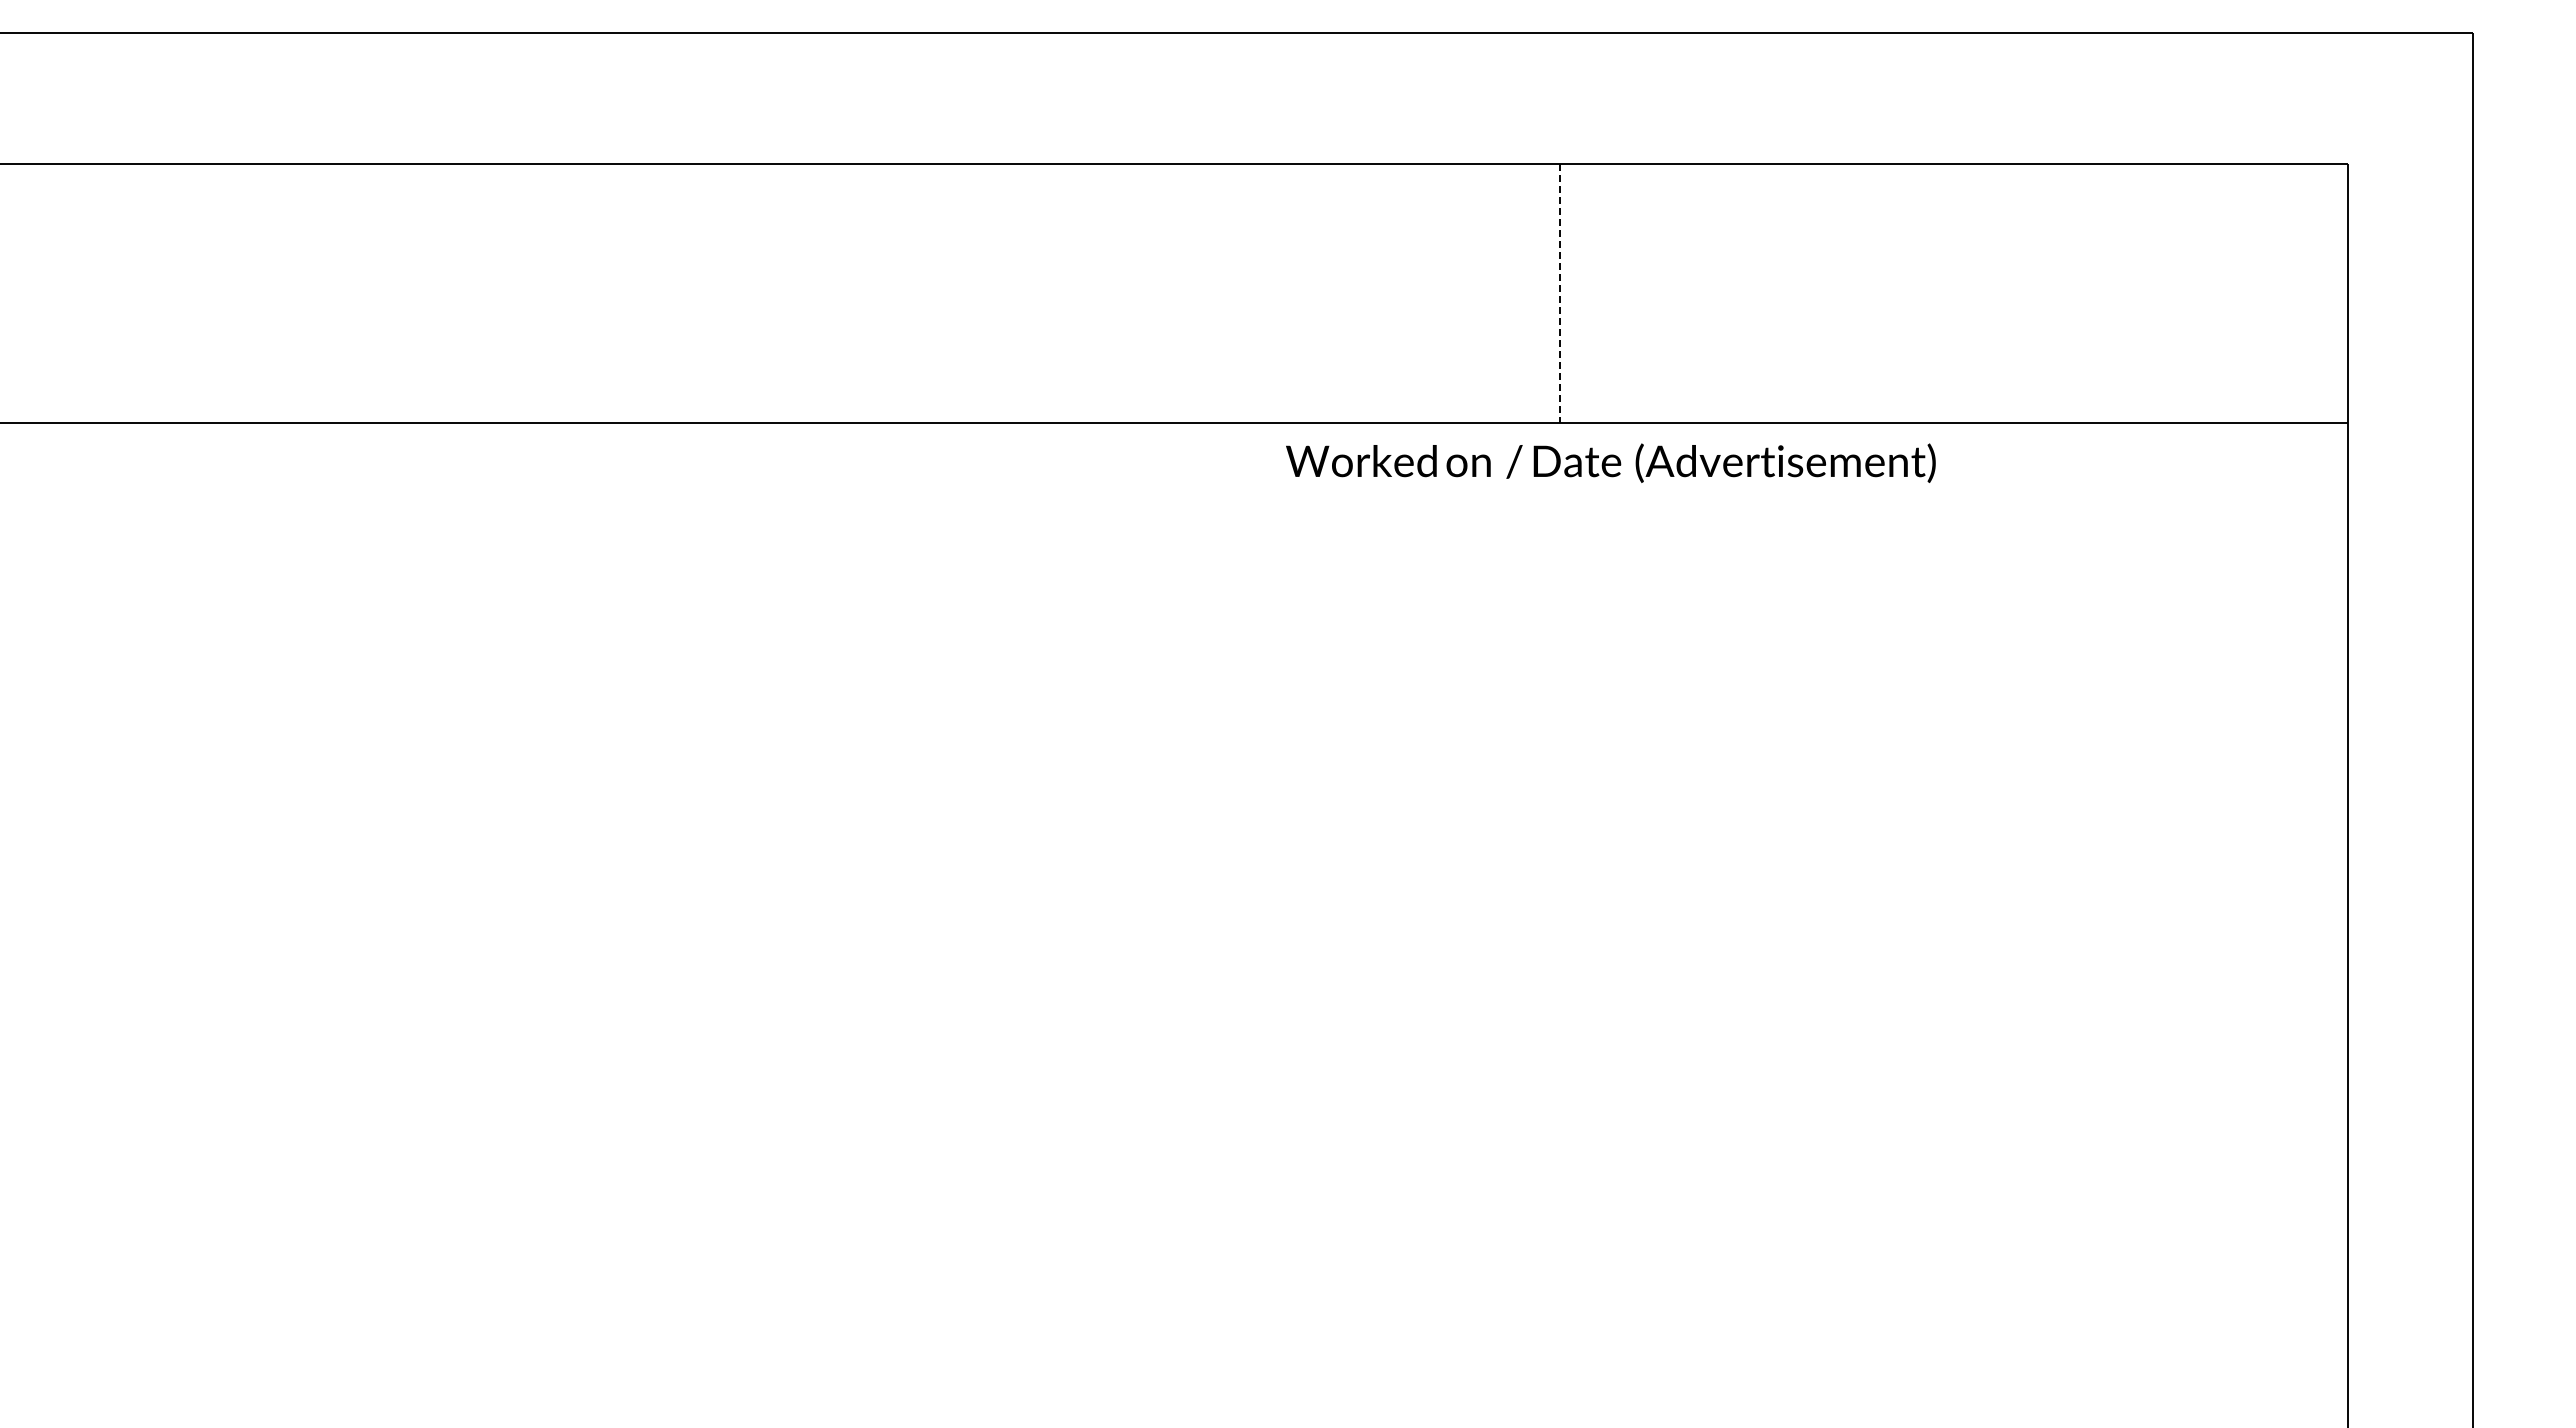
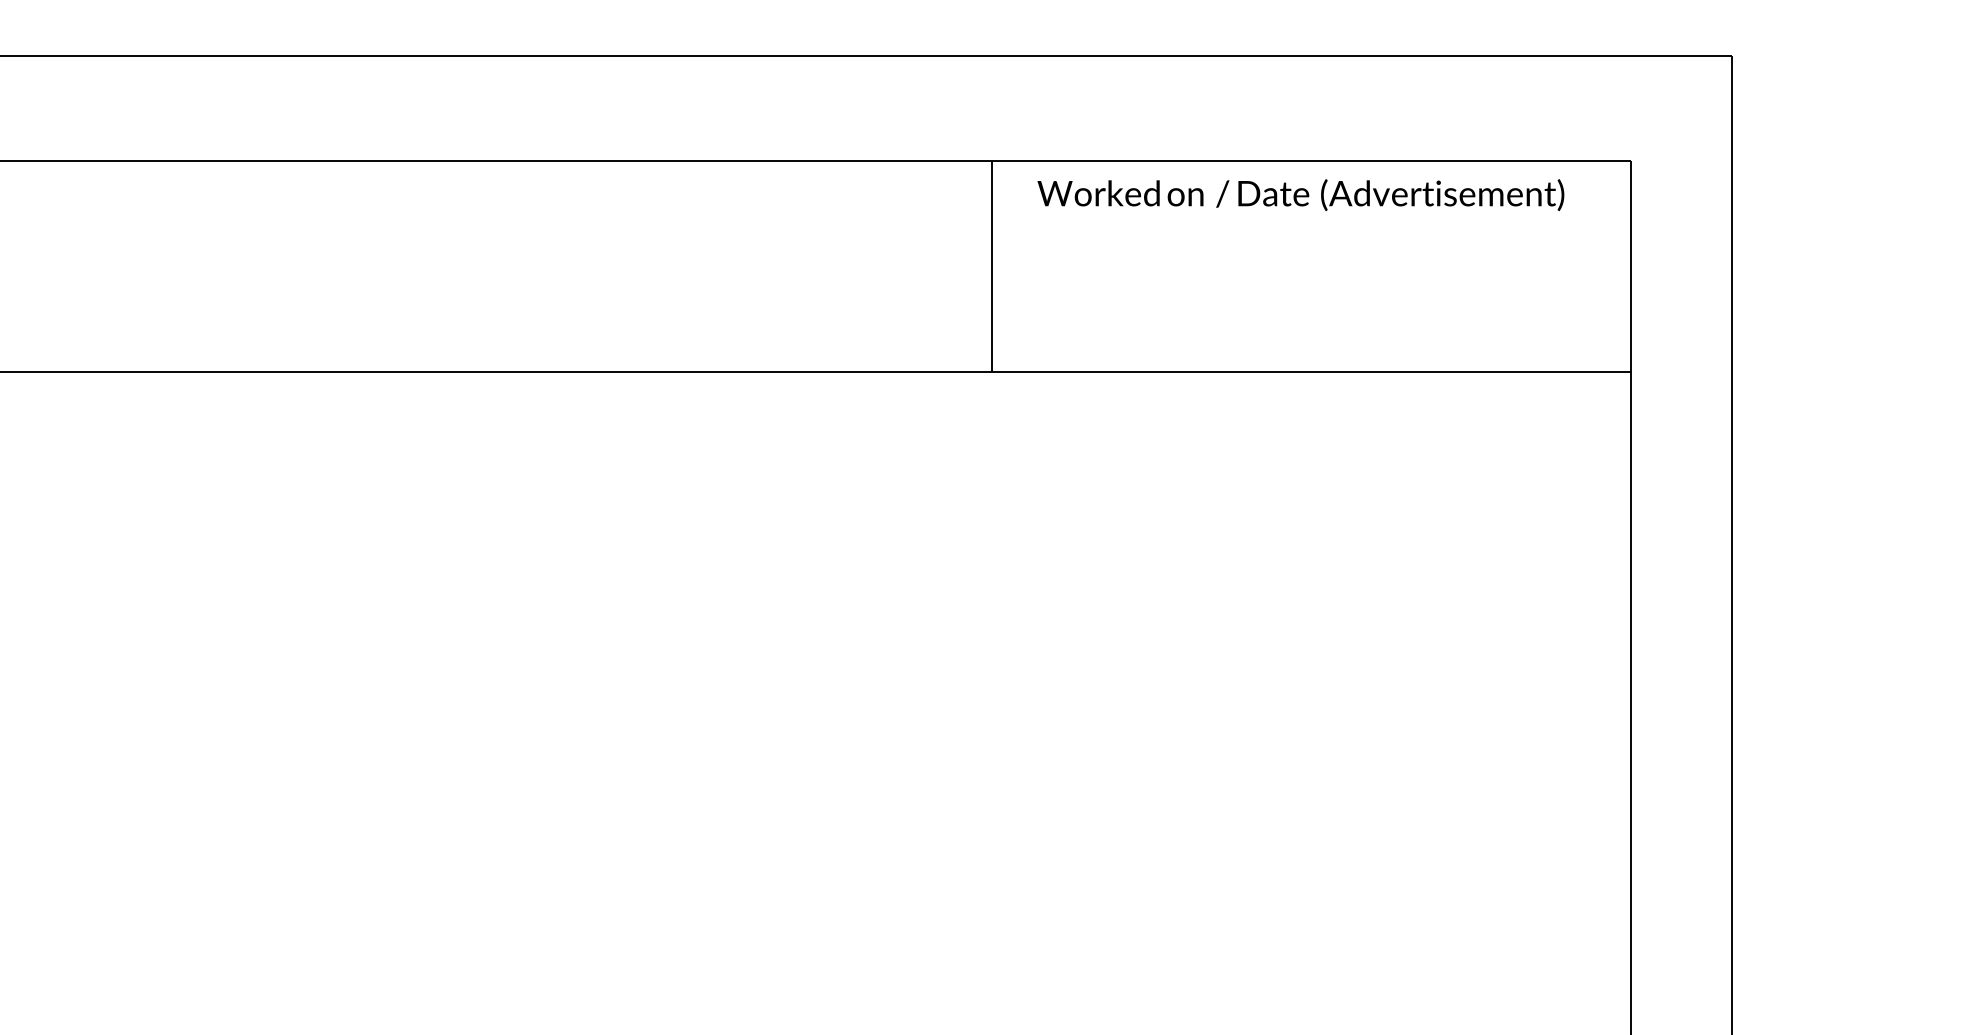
line: (1559, 293) -> (991, 266), dashed -> solid
text: (1610, 462) -> (1300, 194), moved

